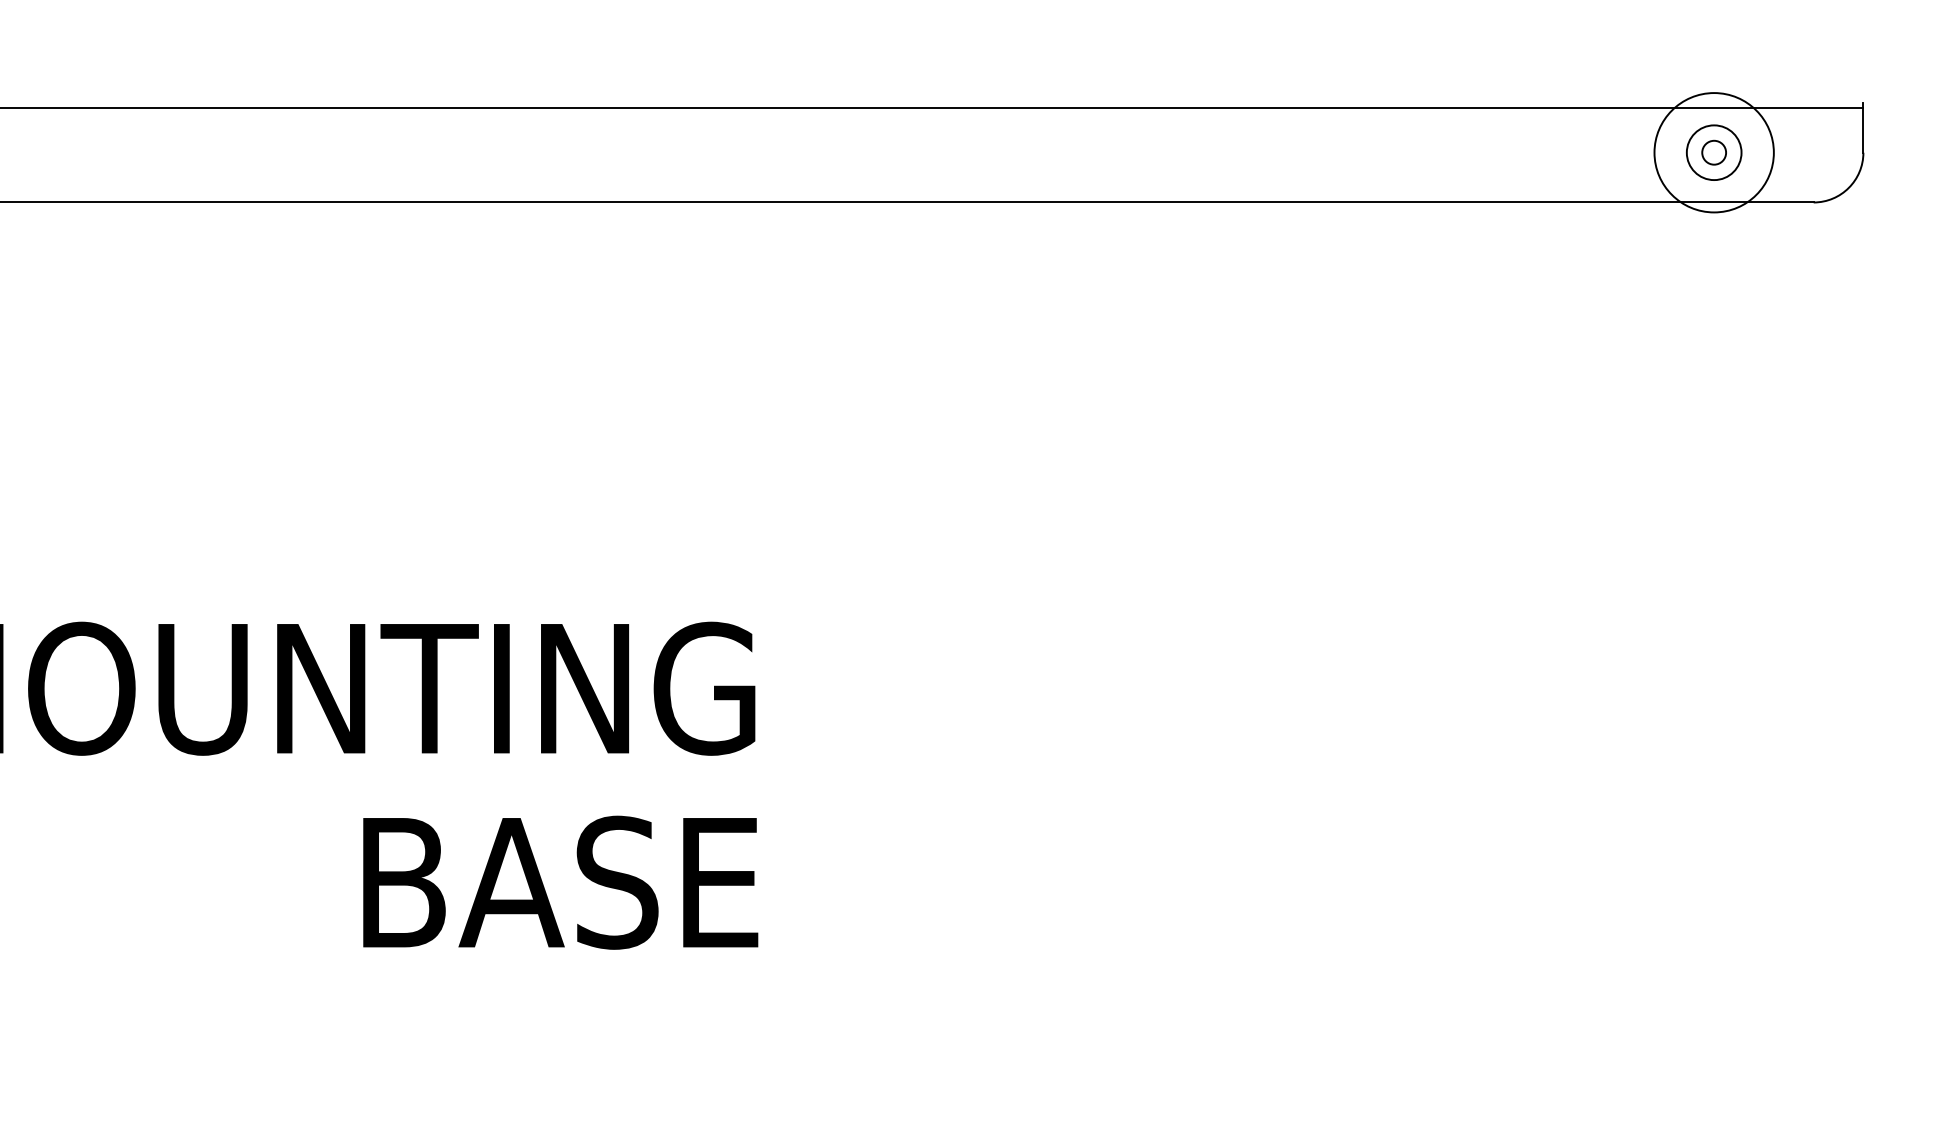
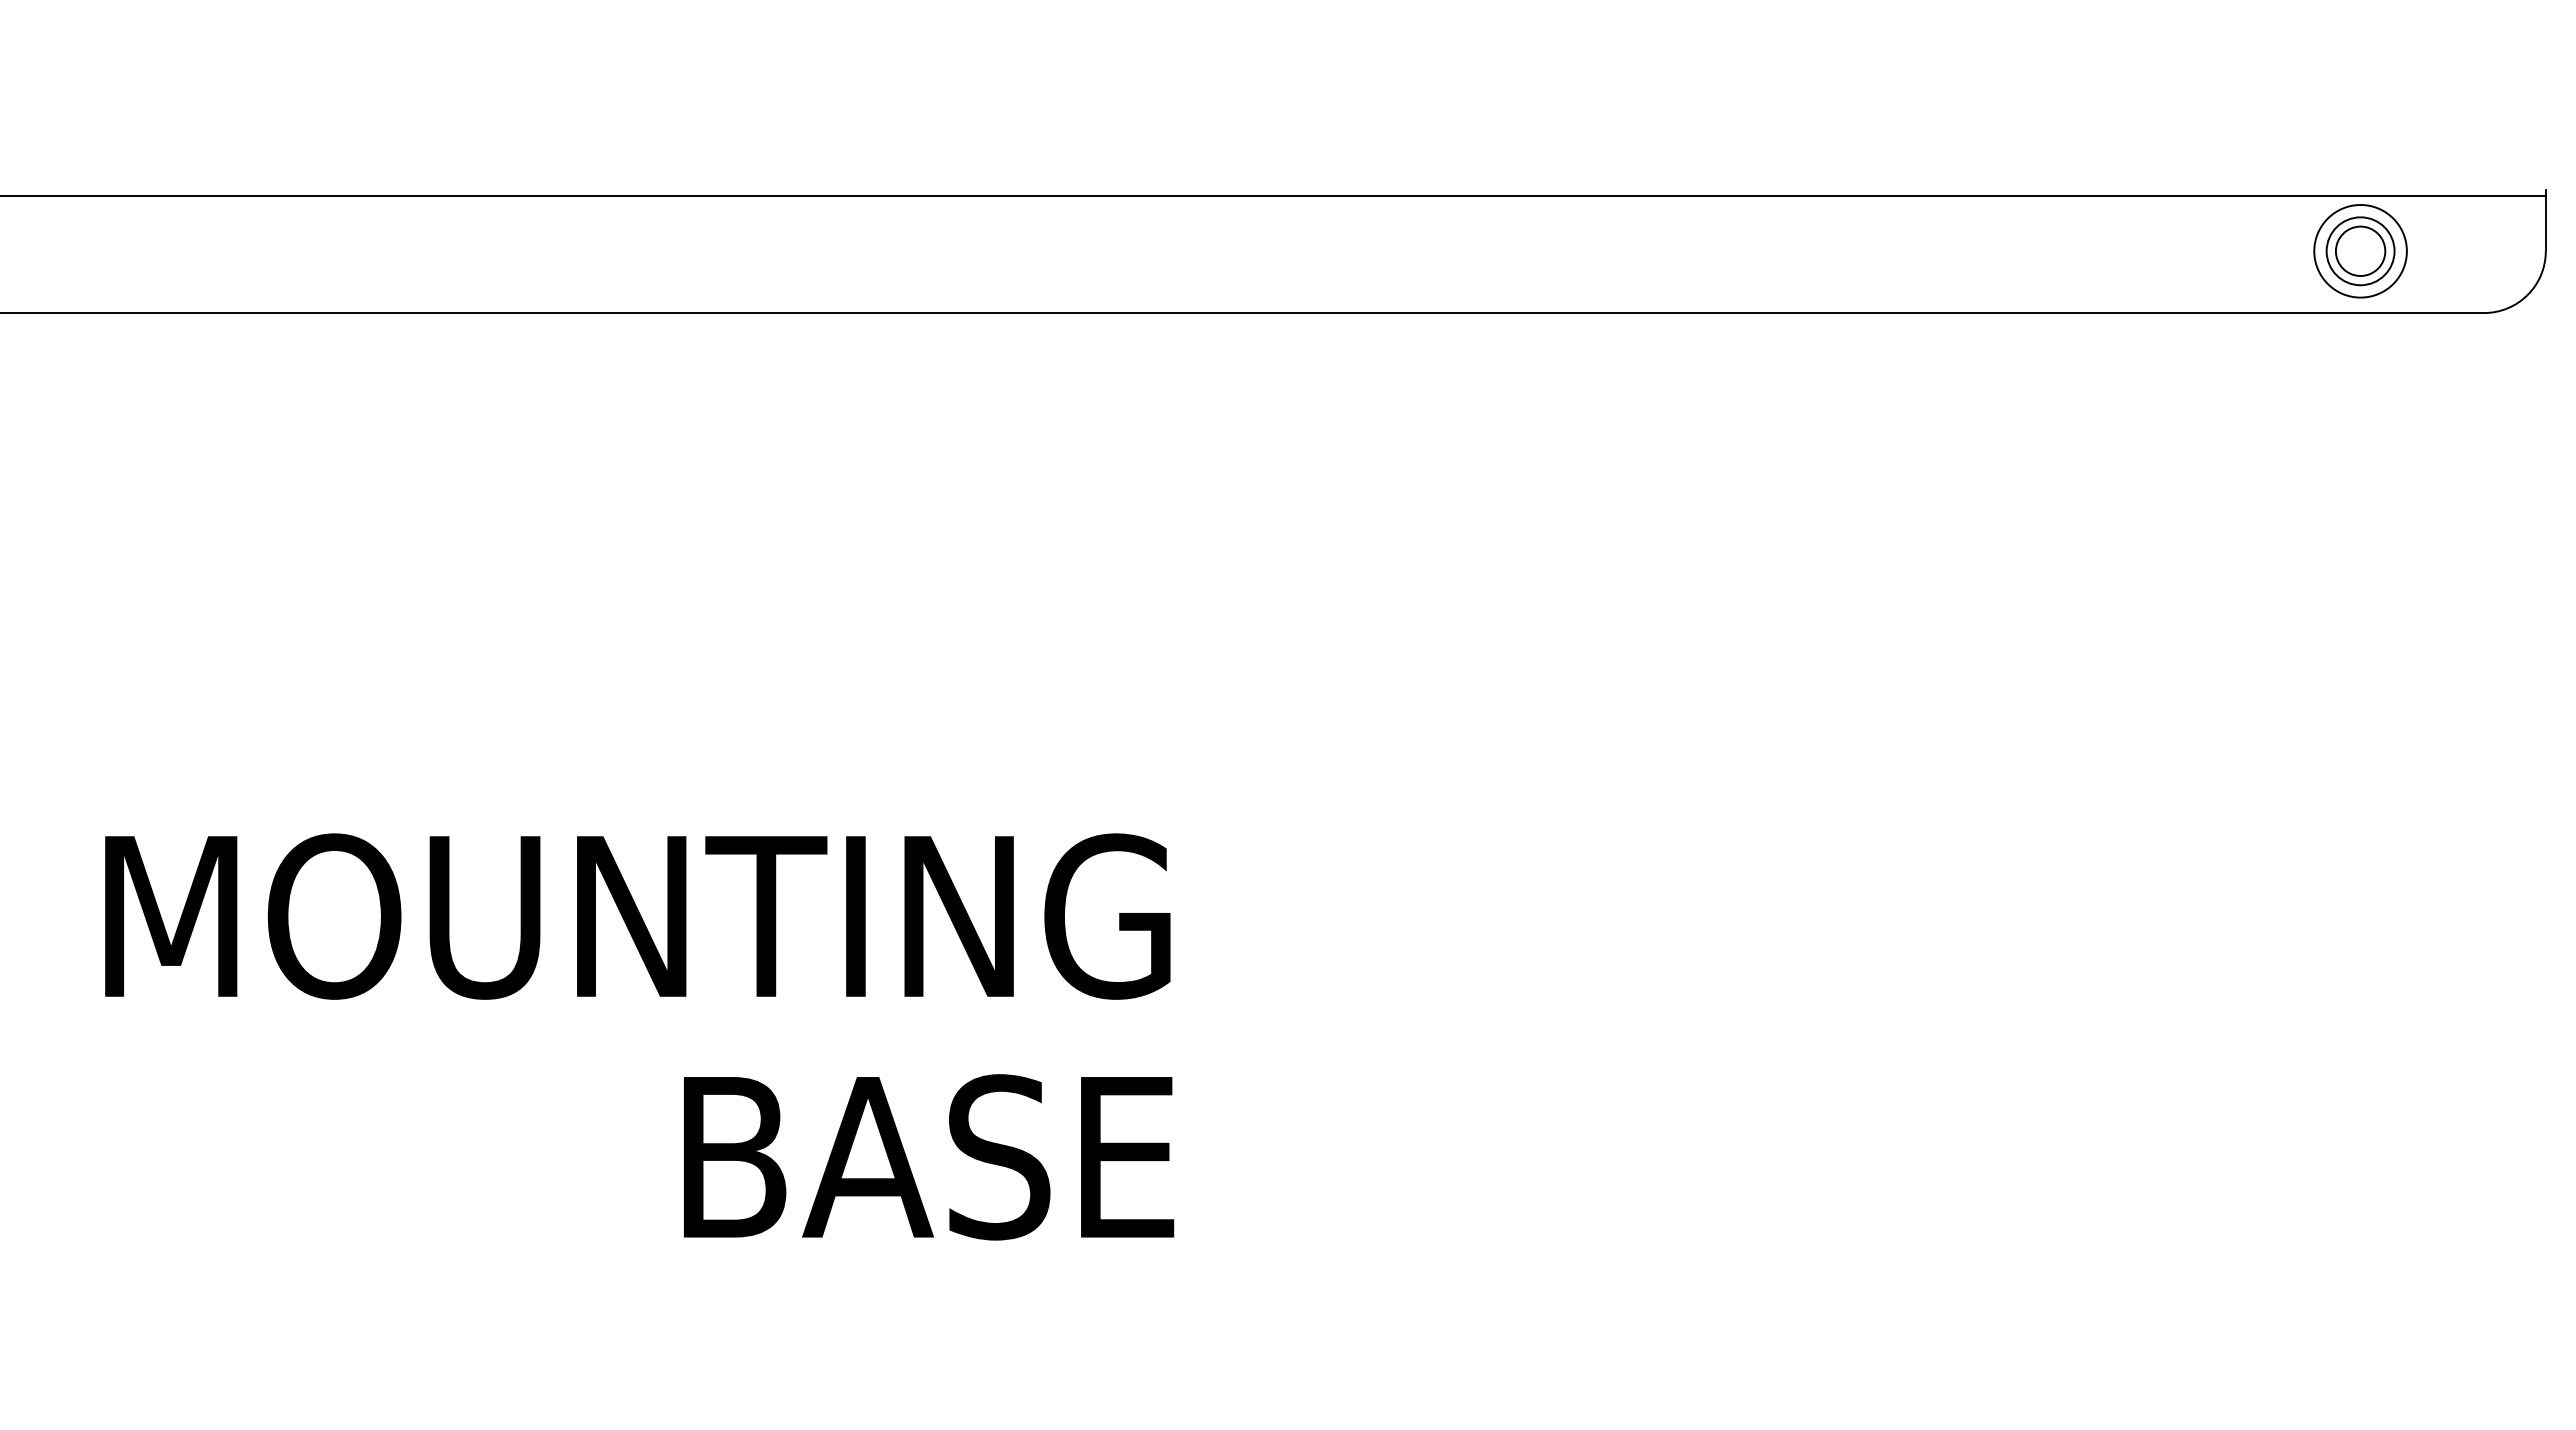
circle: (1714, 152) -> (2360, 251), size x0.62
circle: (1714, 152) -> (2360, 251), size x1.67

